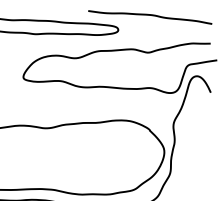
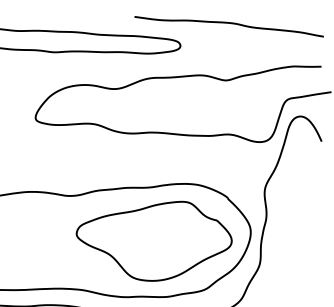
part: (100, 157) -> (153, 240), added

